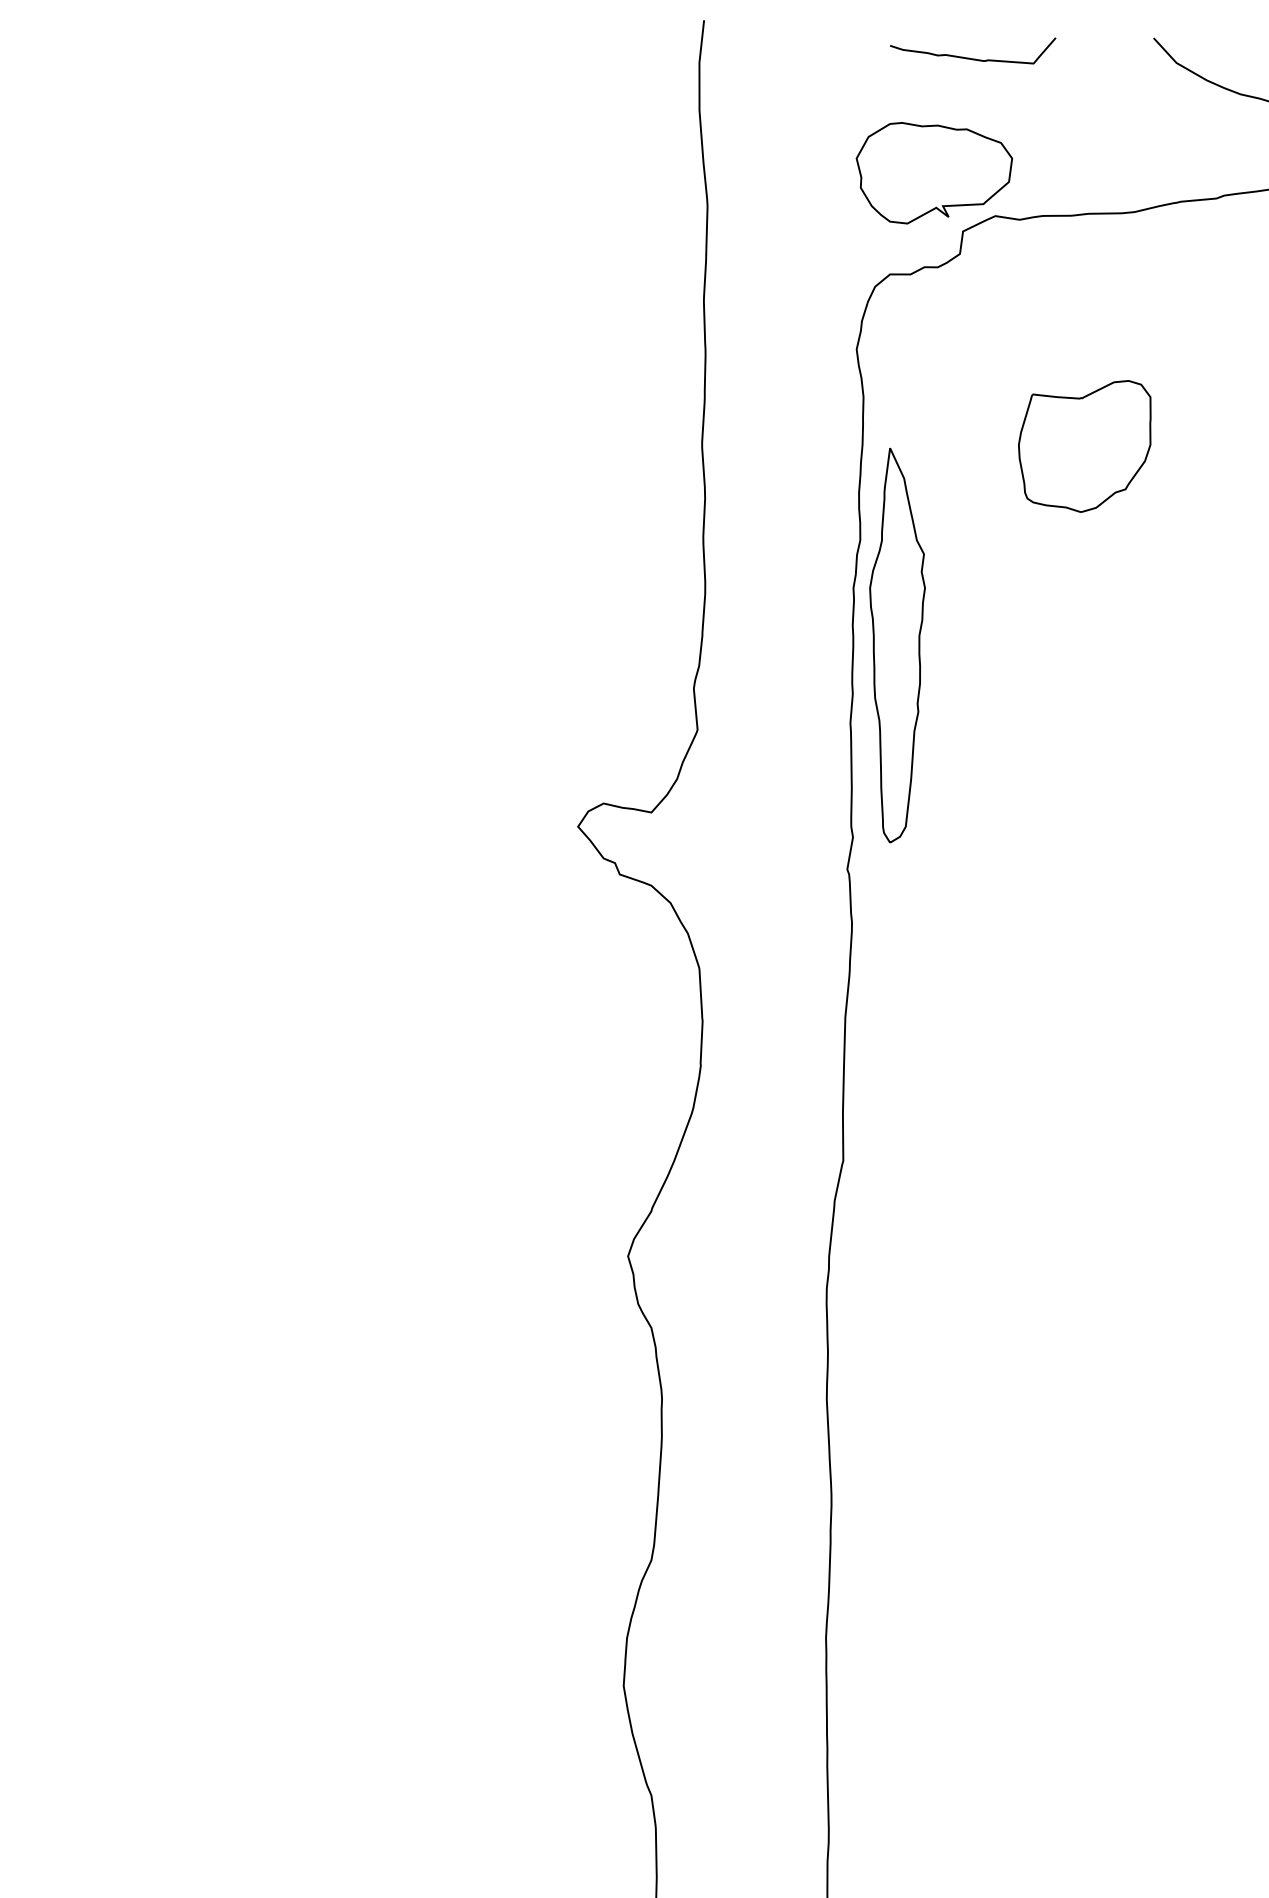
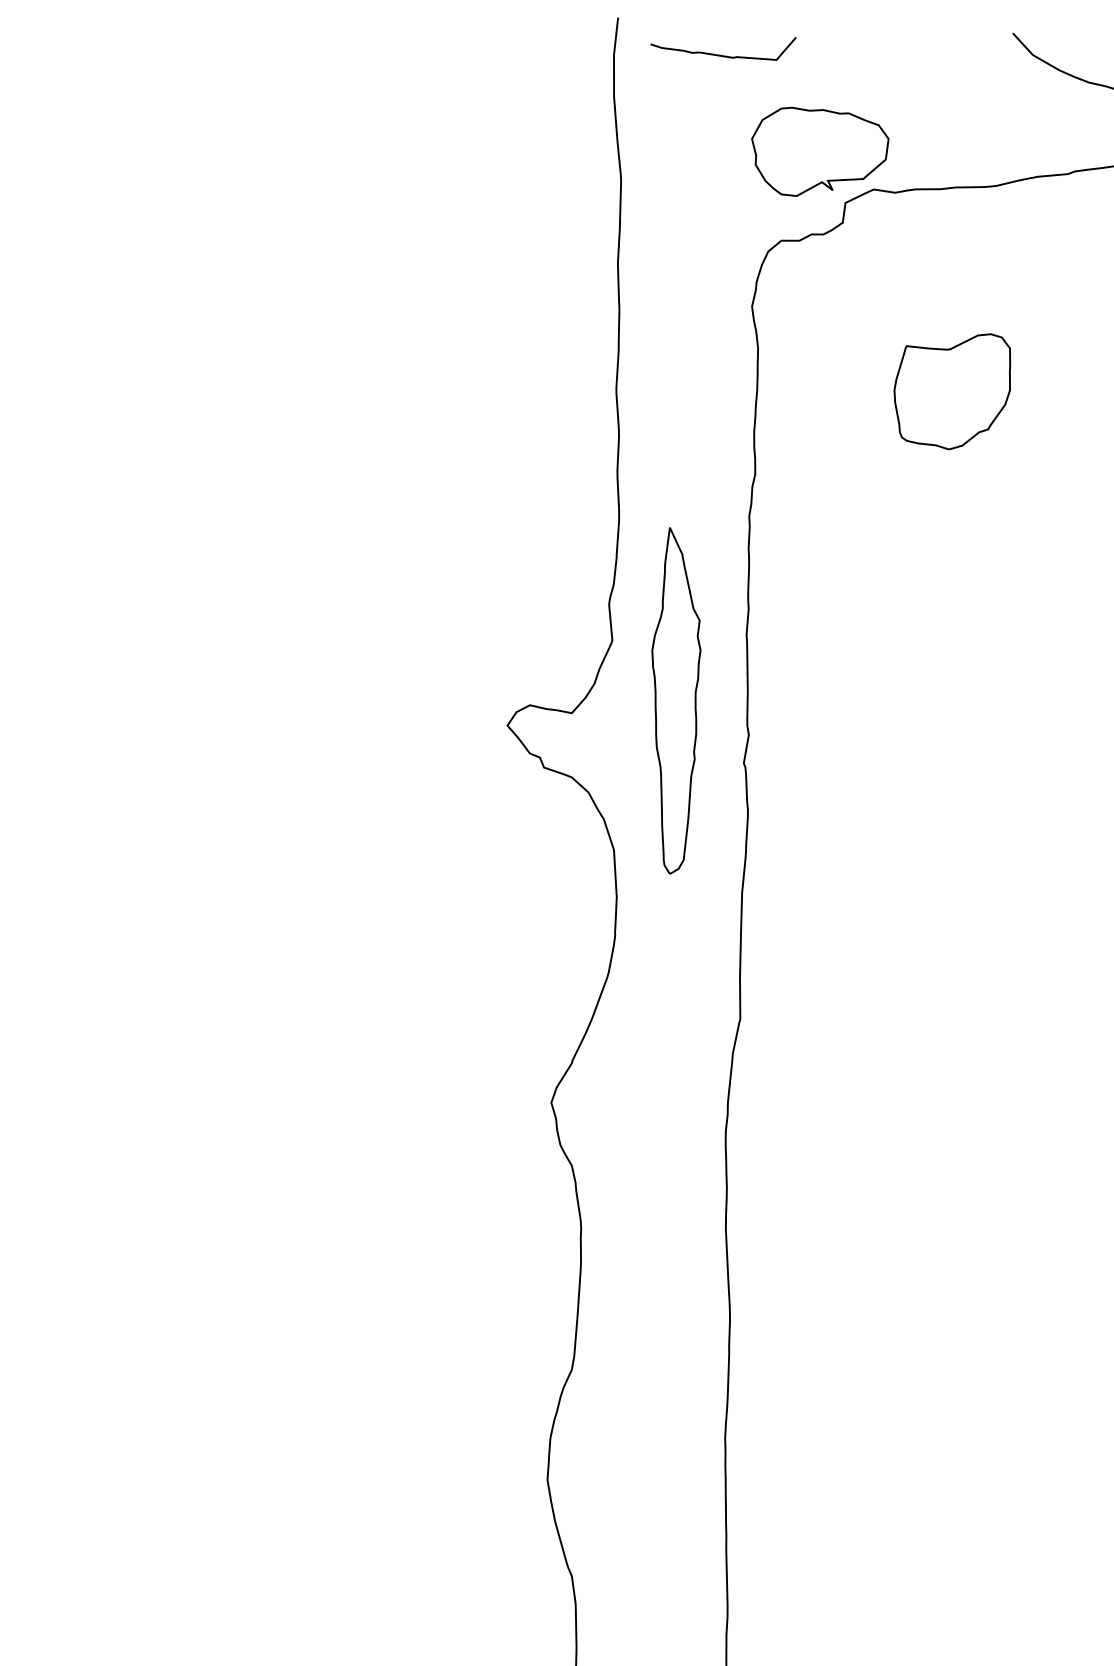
curve: (973, 58) -> (723, 55), moved
part: (897, 645) -> (676, 700), moved

